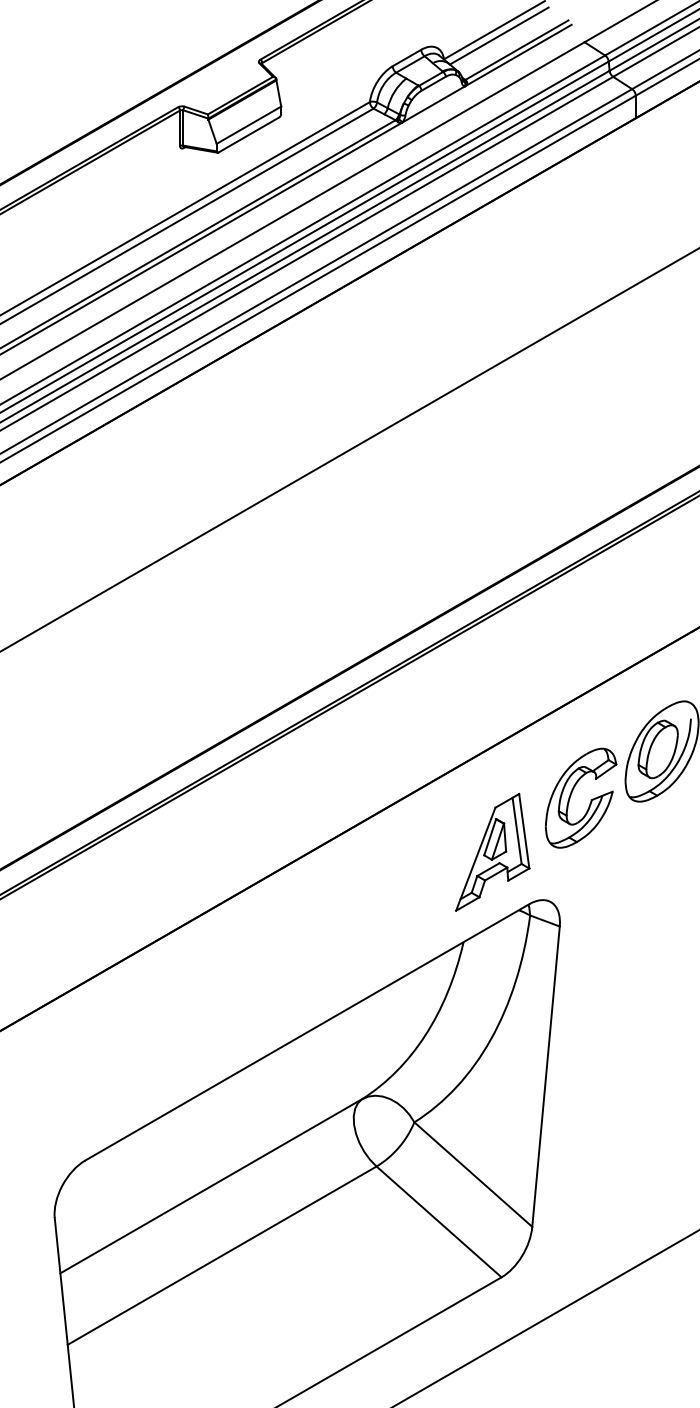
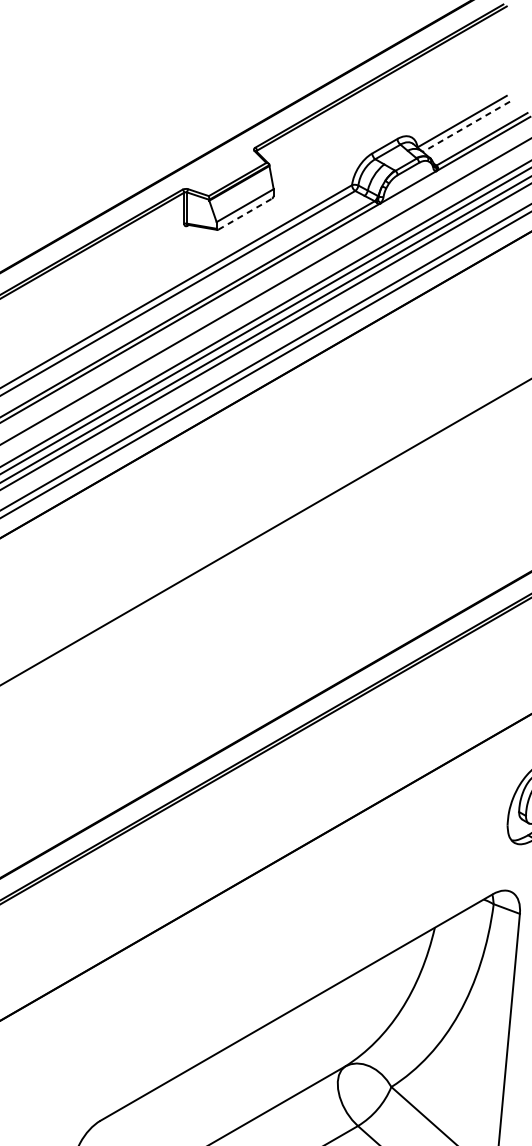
line: (499, 36) -> (466, 127), solid -> dashed
line: (249, 134) -> (245, 213), solid -> dashed
part: (492, 851) -> (460, 847), removed

